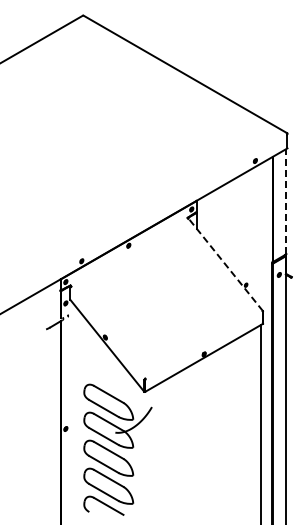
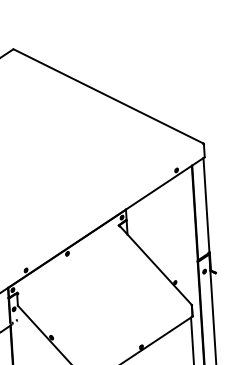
line: (286, 201) -> (206, 205), dashed -> solid
line: (225, 264) -> (155, 265), dashed -> solid

